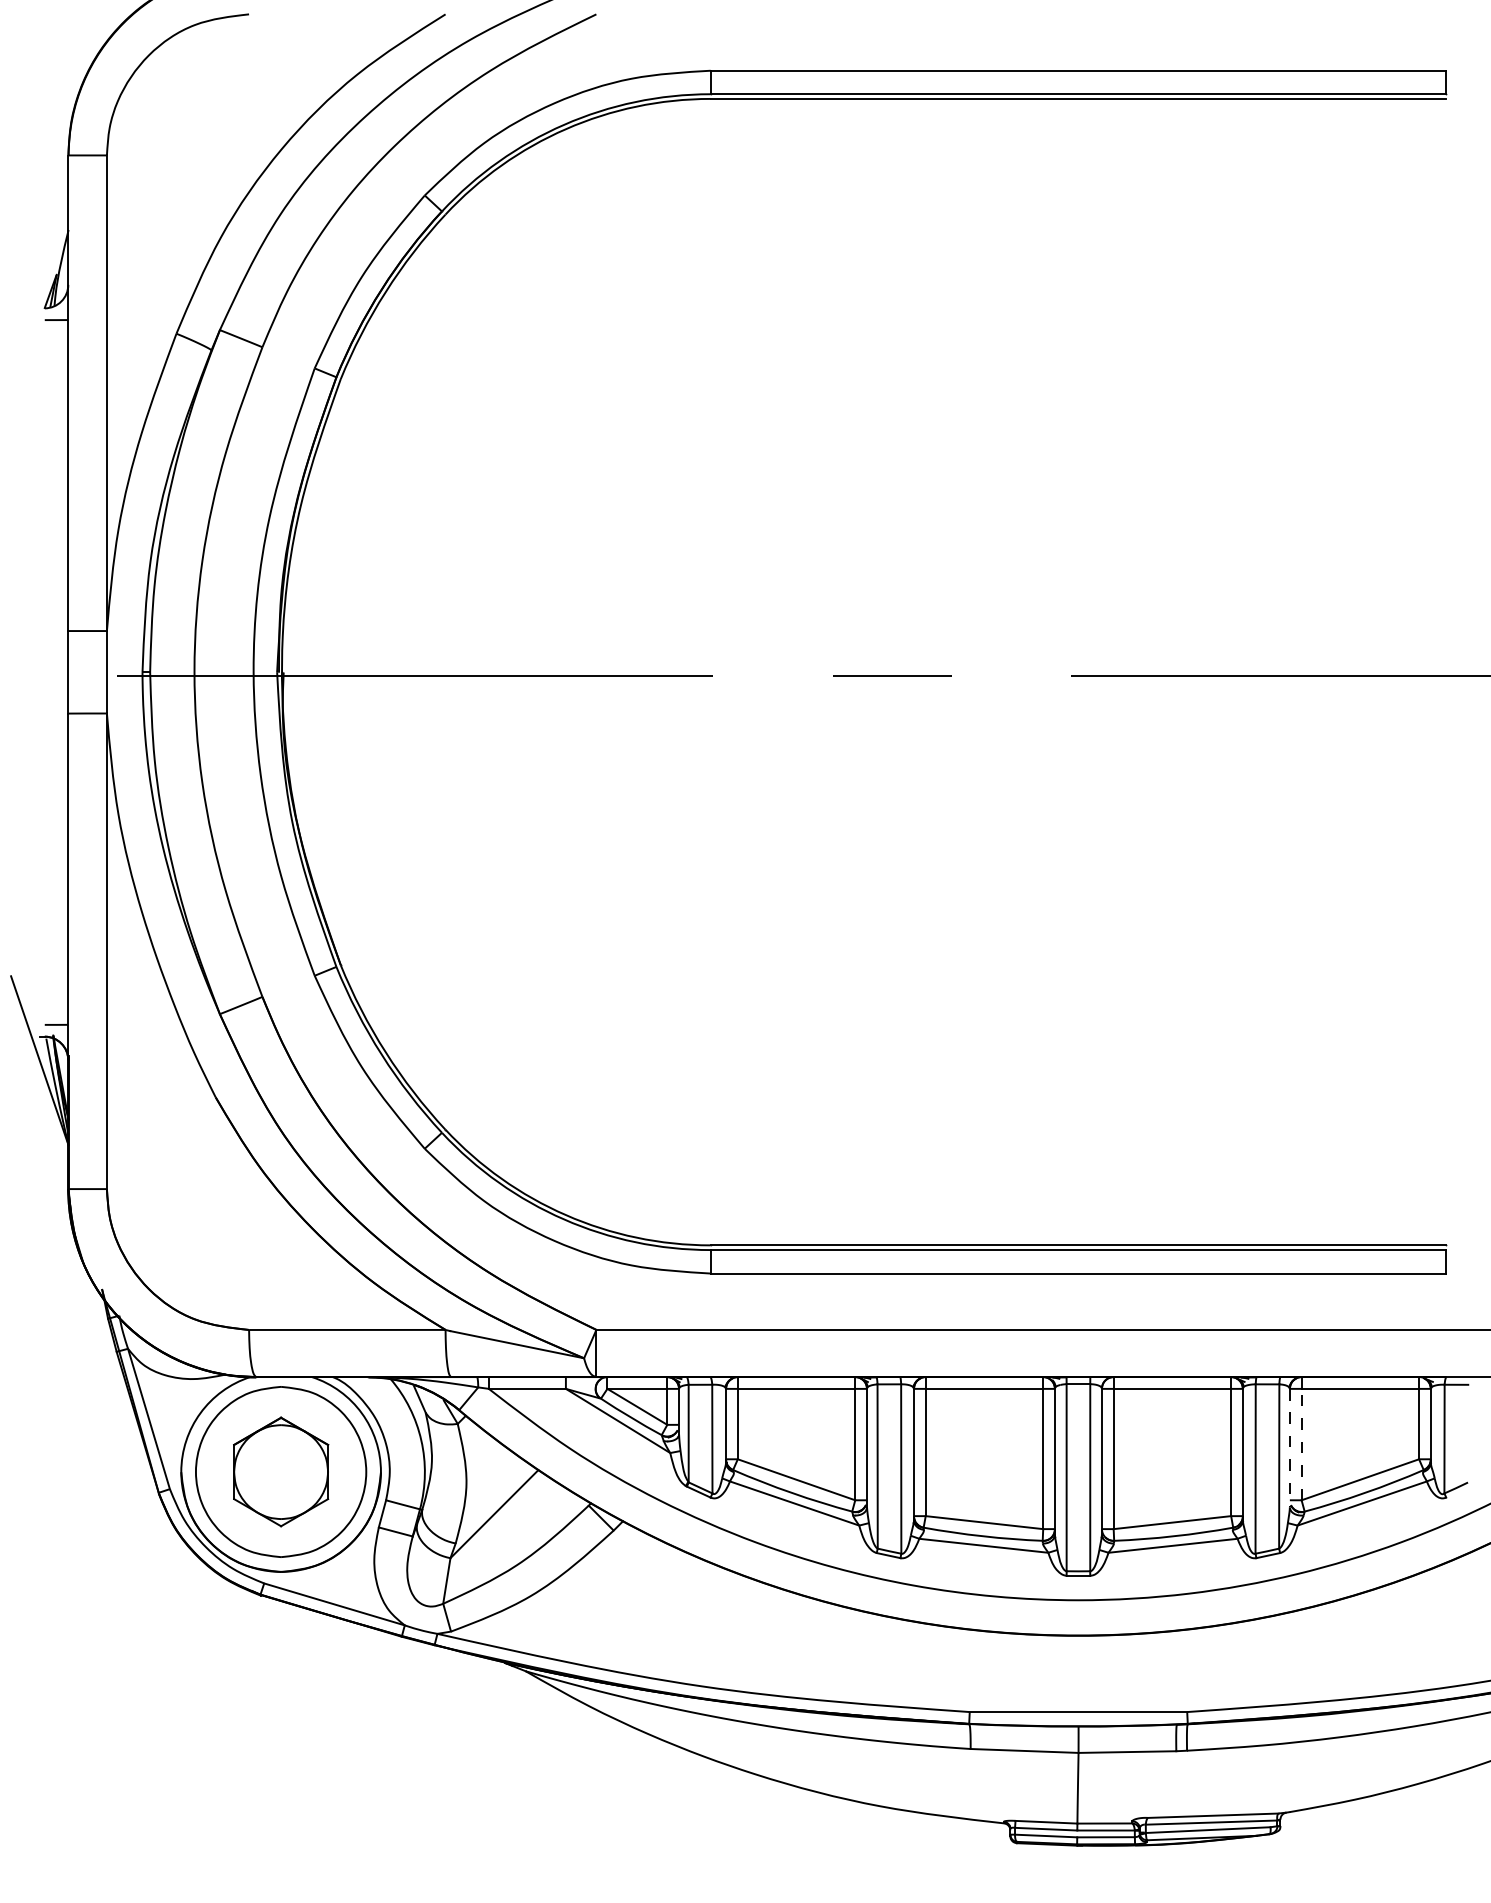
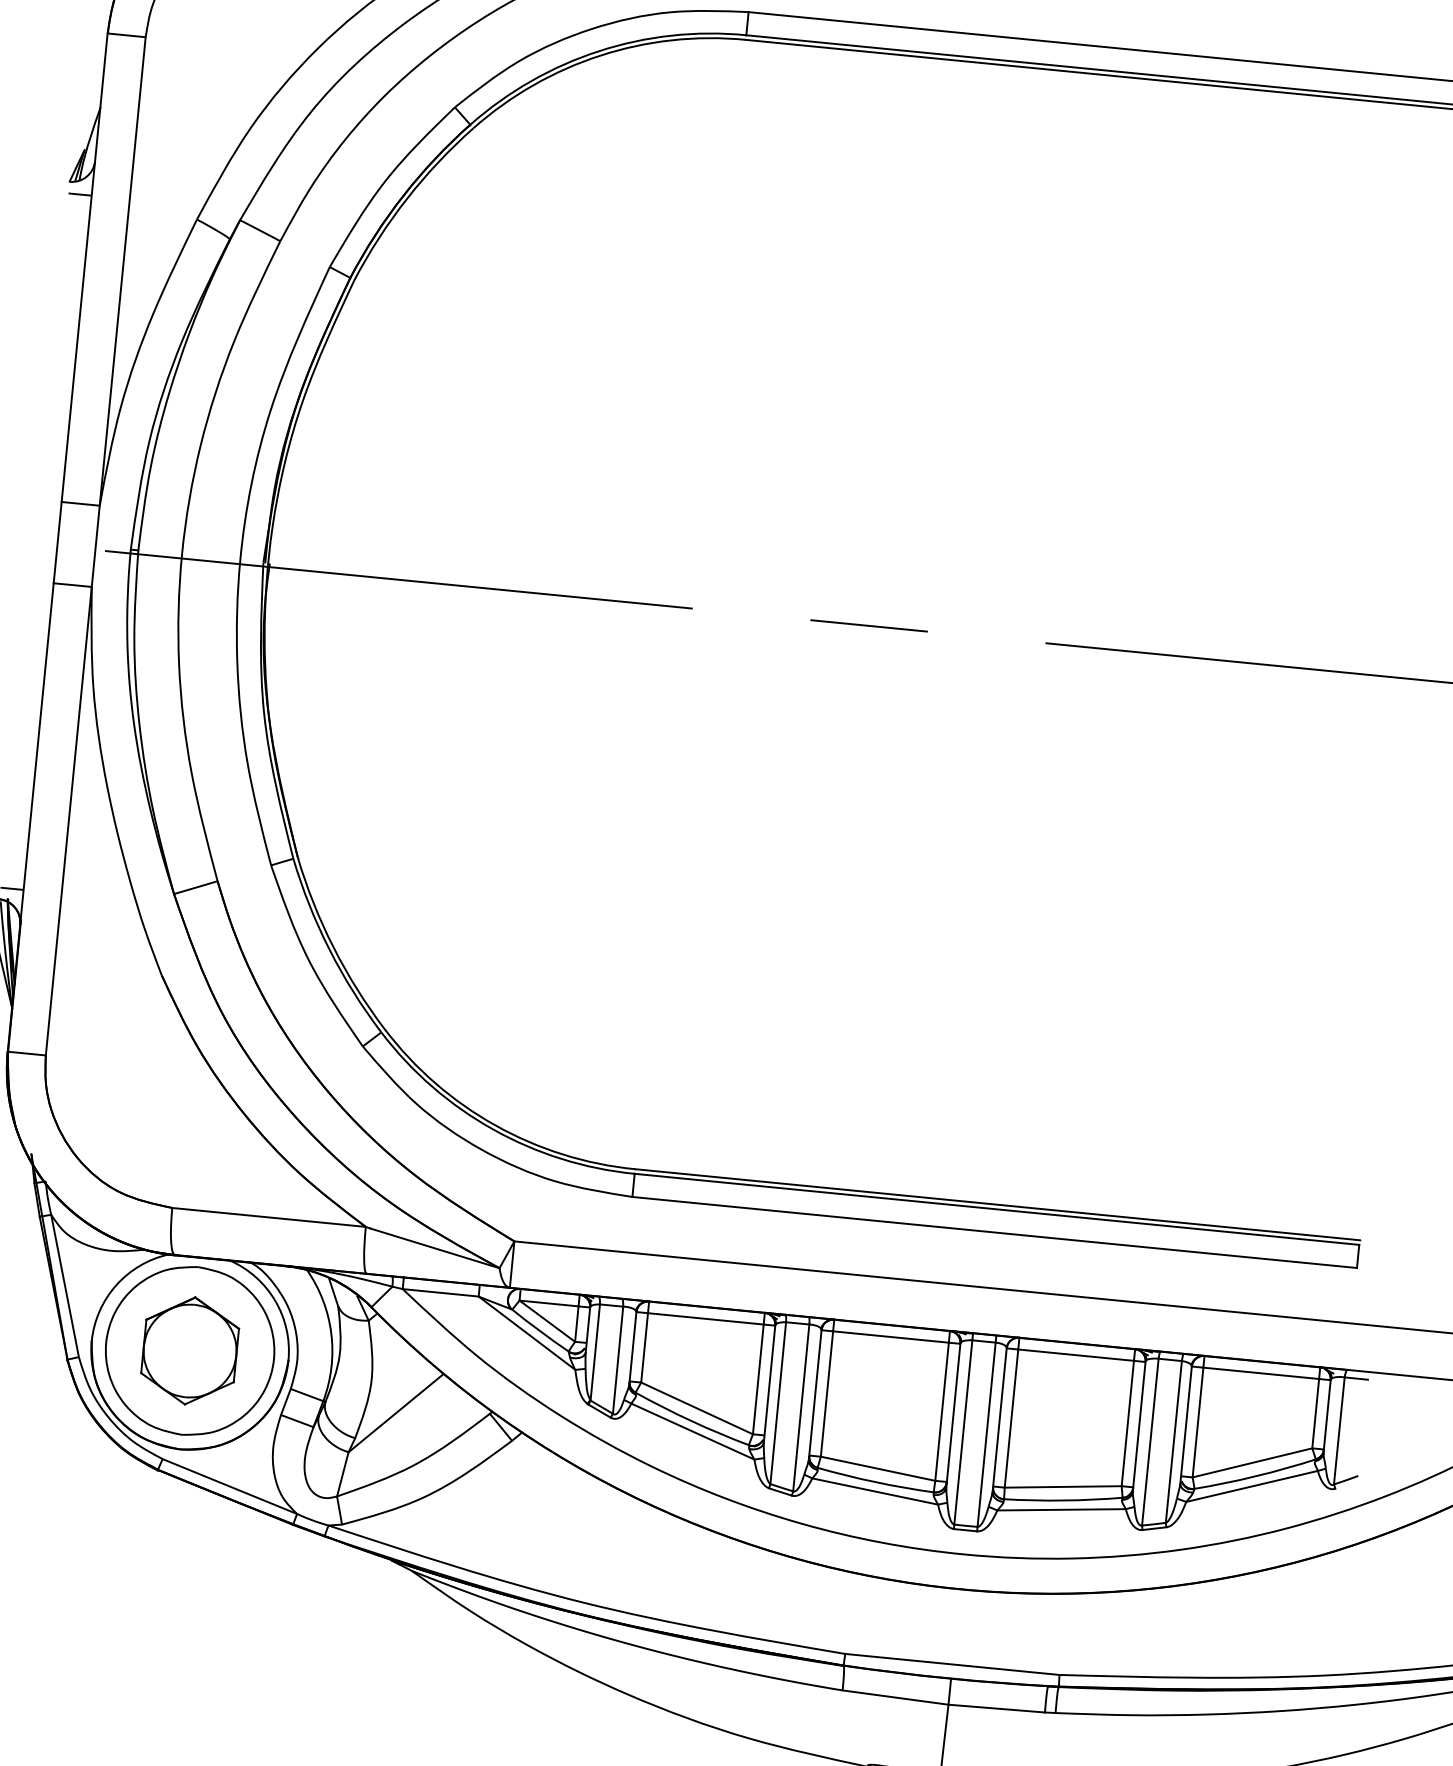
line: (1301, 1444) -> (1197, 1422), dashed -> solid
line: (1289, 1448) -> (1185, 1425), dashed -> solid

